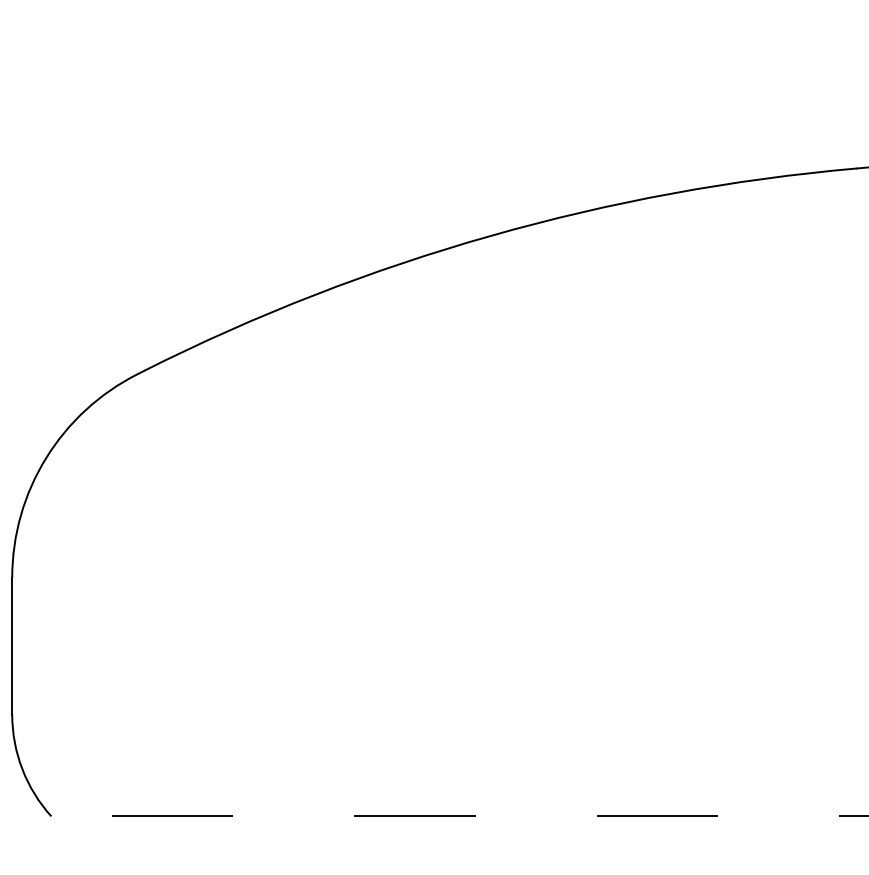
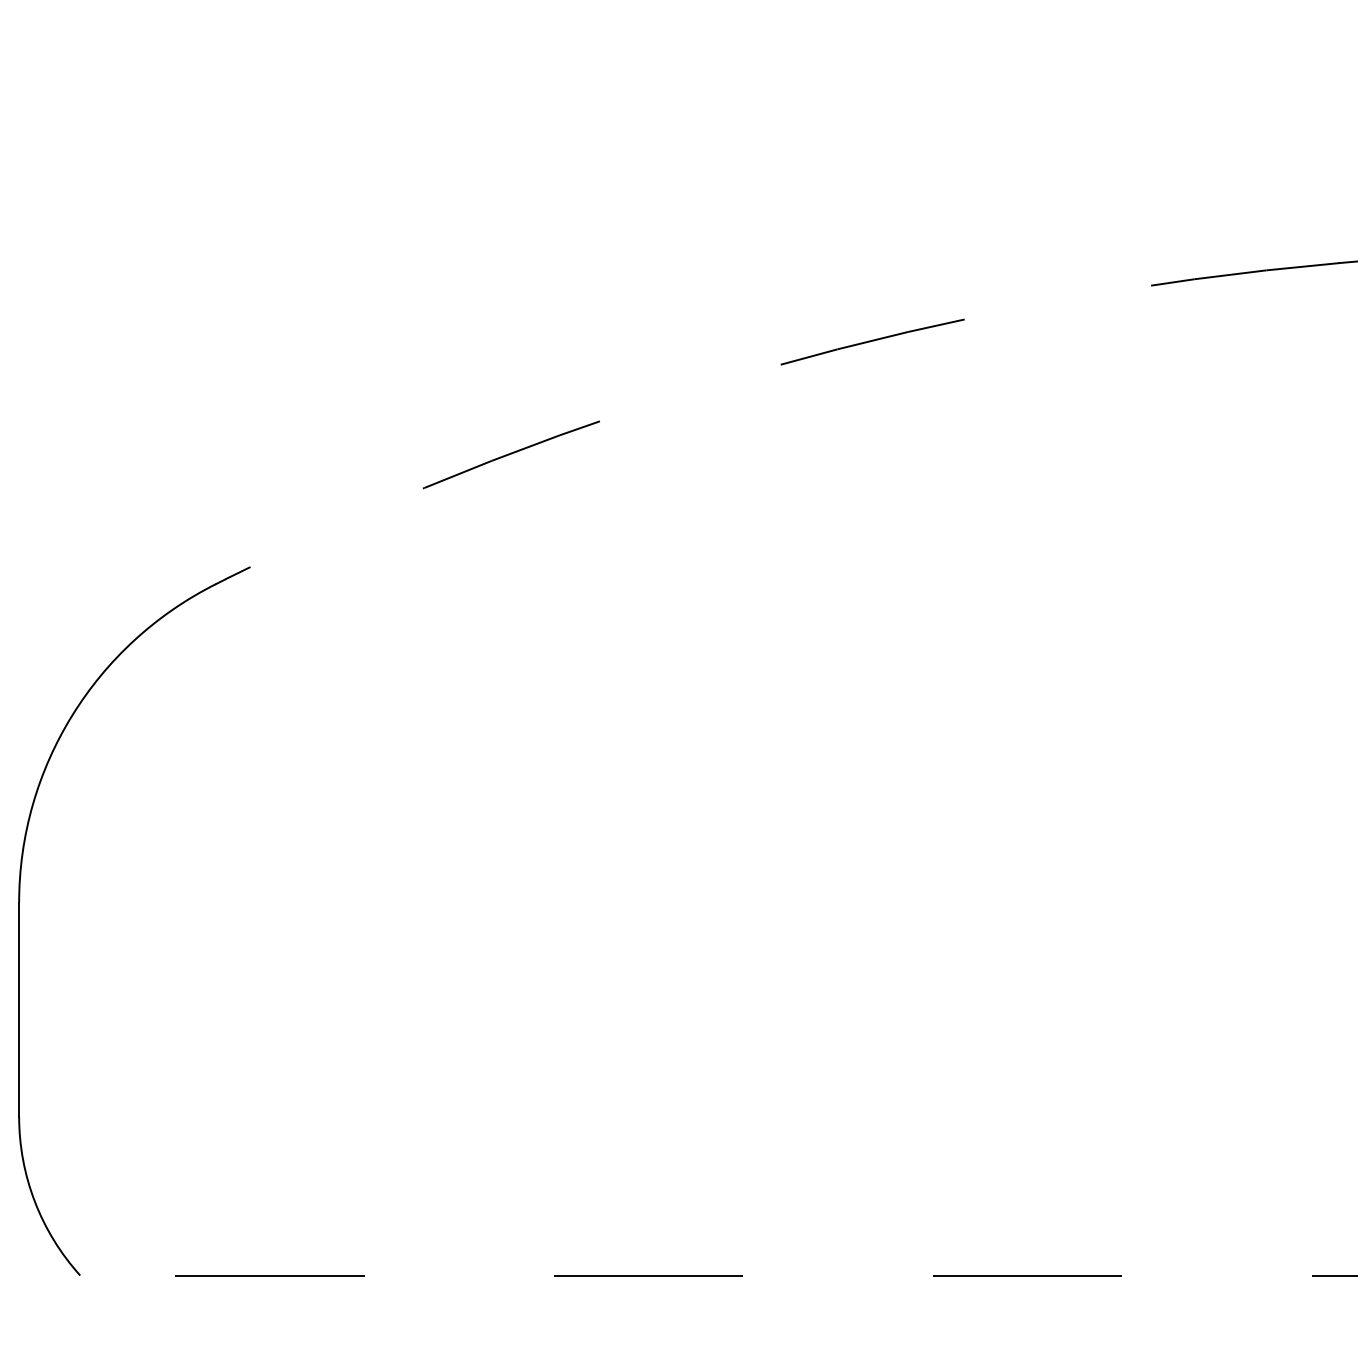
arc: (491, 235) -> (768, 367), solid -> dashed

